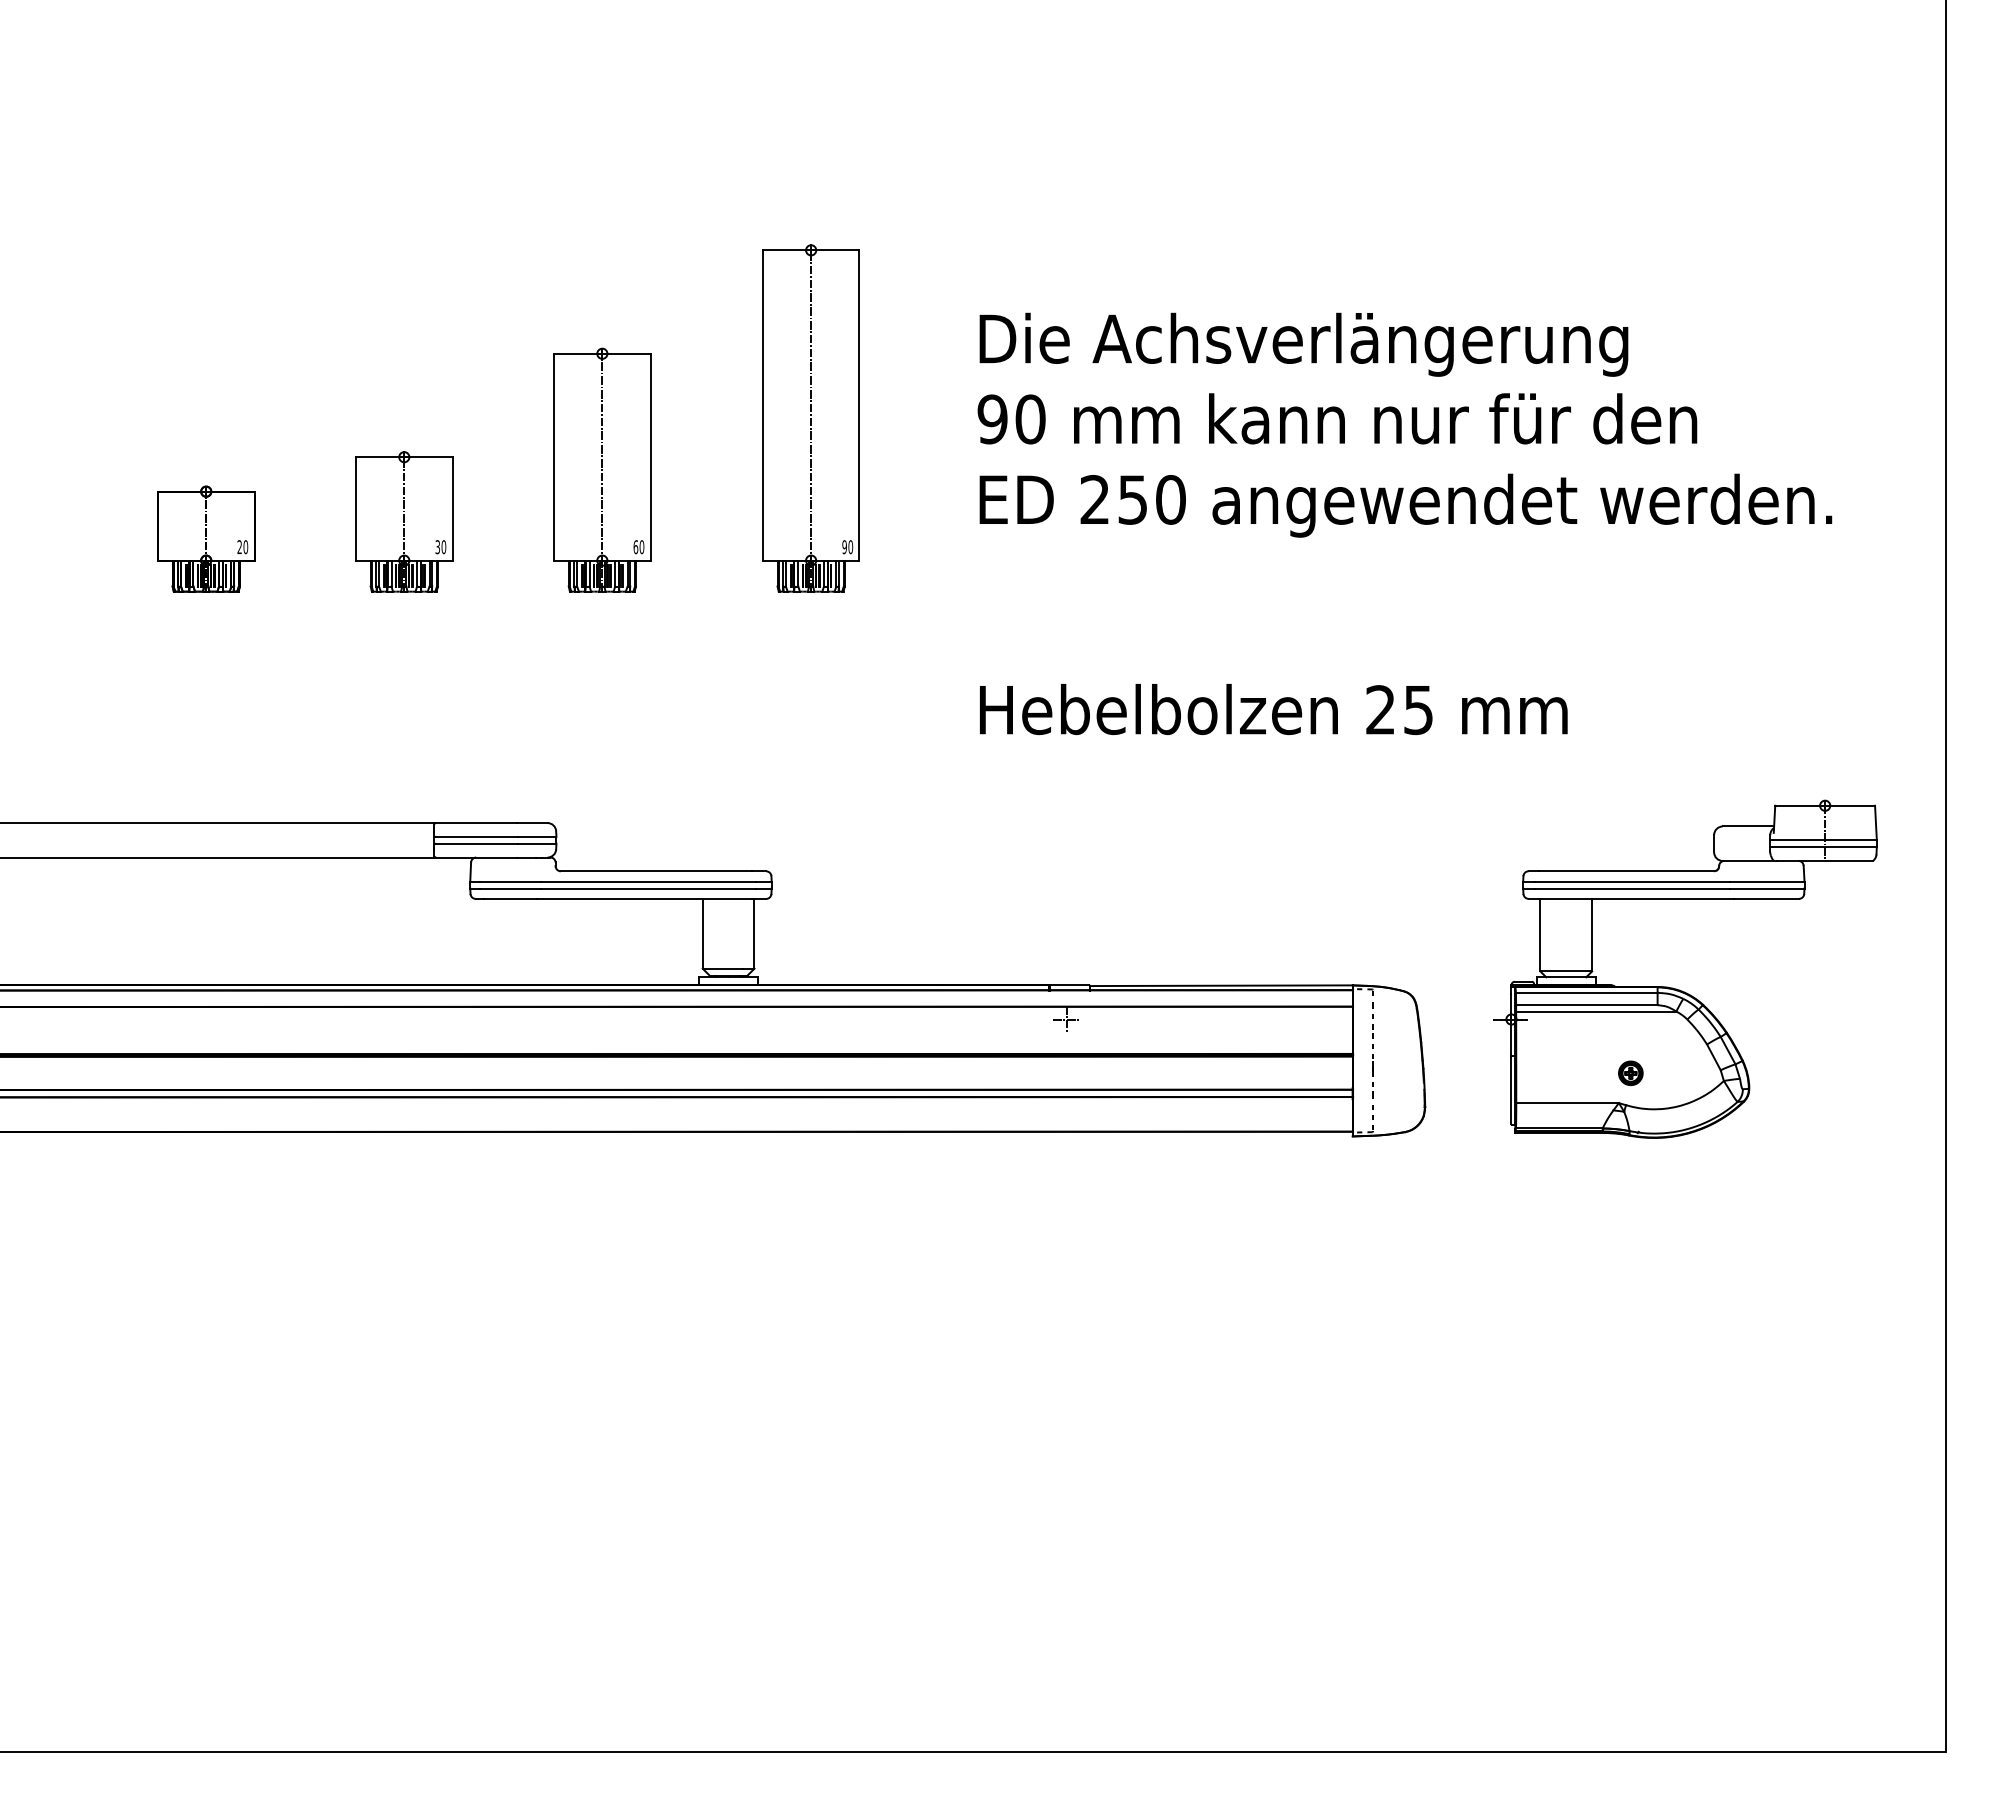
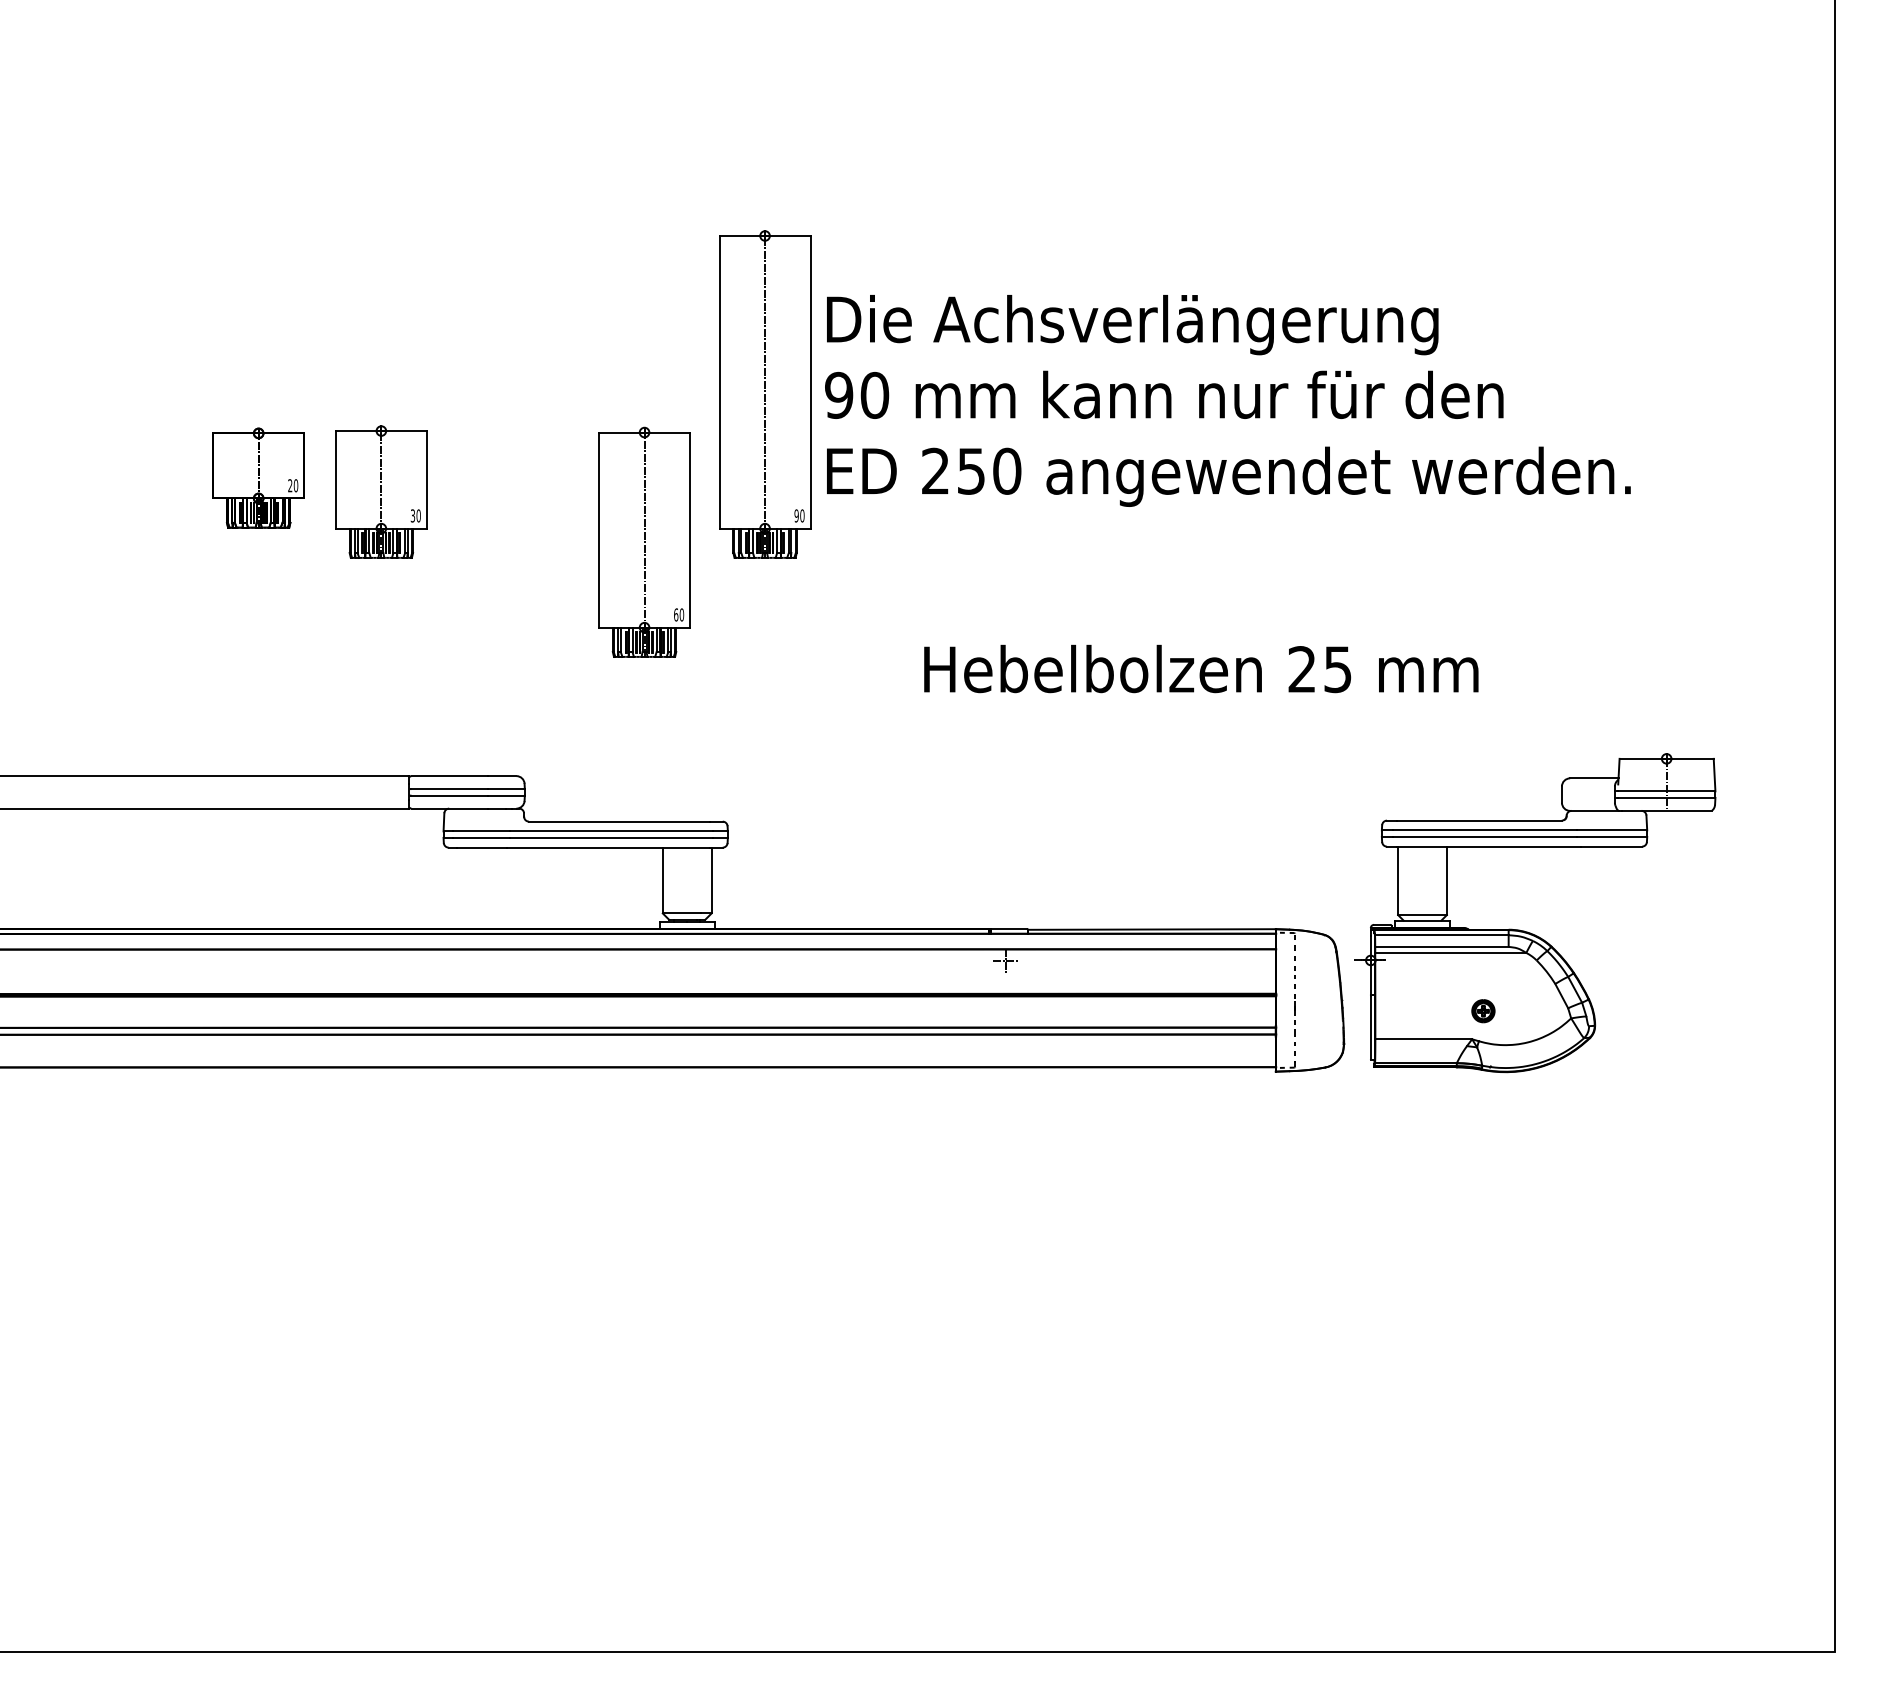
text: (1404, 424) -> (1227, 400), moved
part: (602, 469) -> (644, 541), moved
part: (206, 538) -> (258, 477), moved
part: (1679, 989) -> (1529, 932), moved

